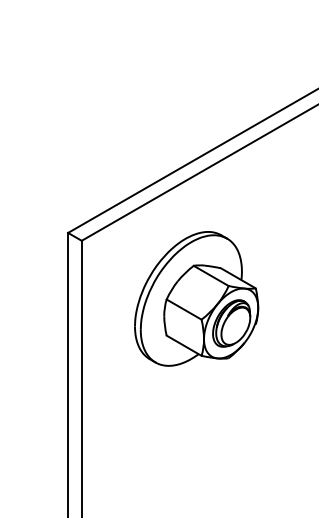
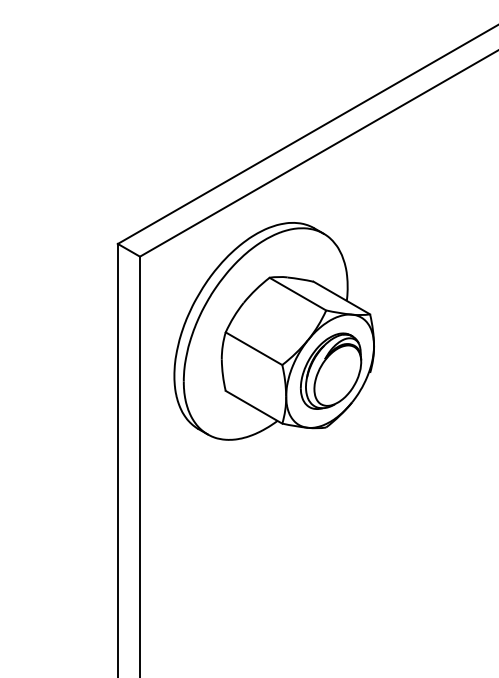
part: (196, 298) -> (274, 330), moved

